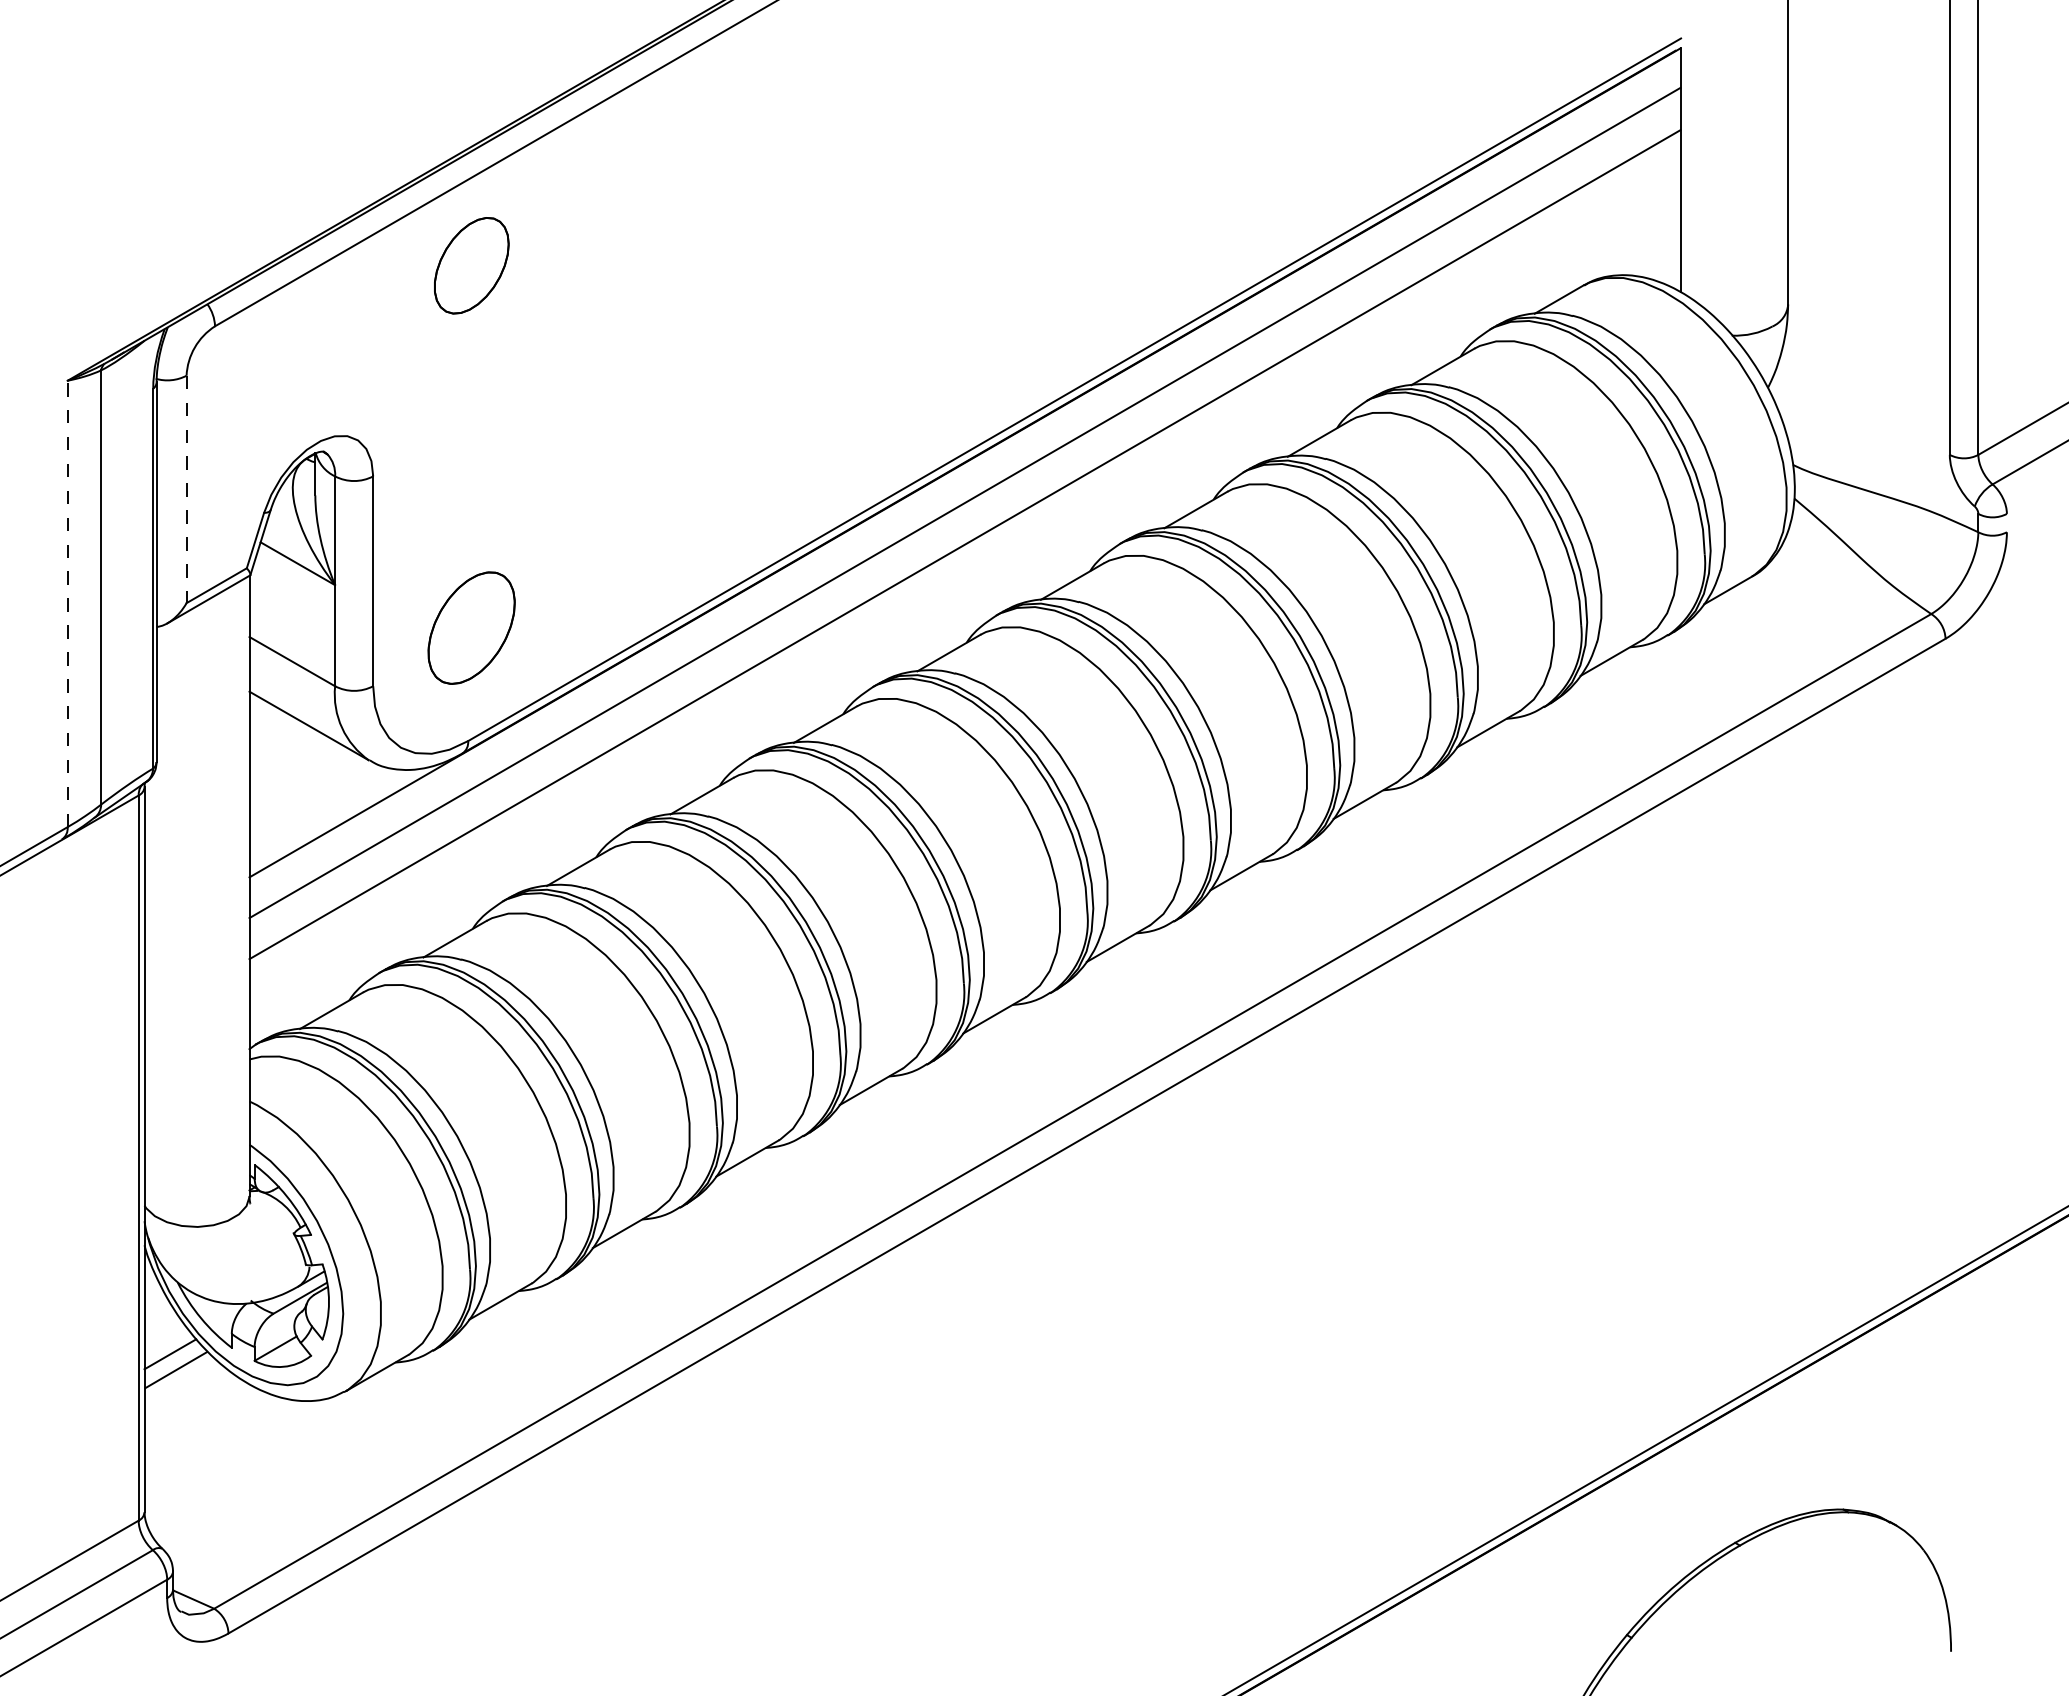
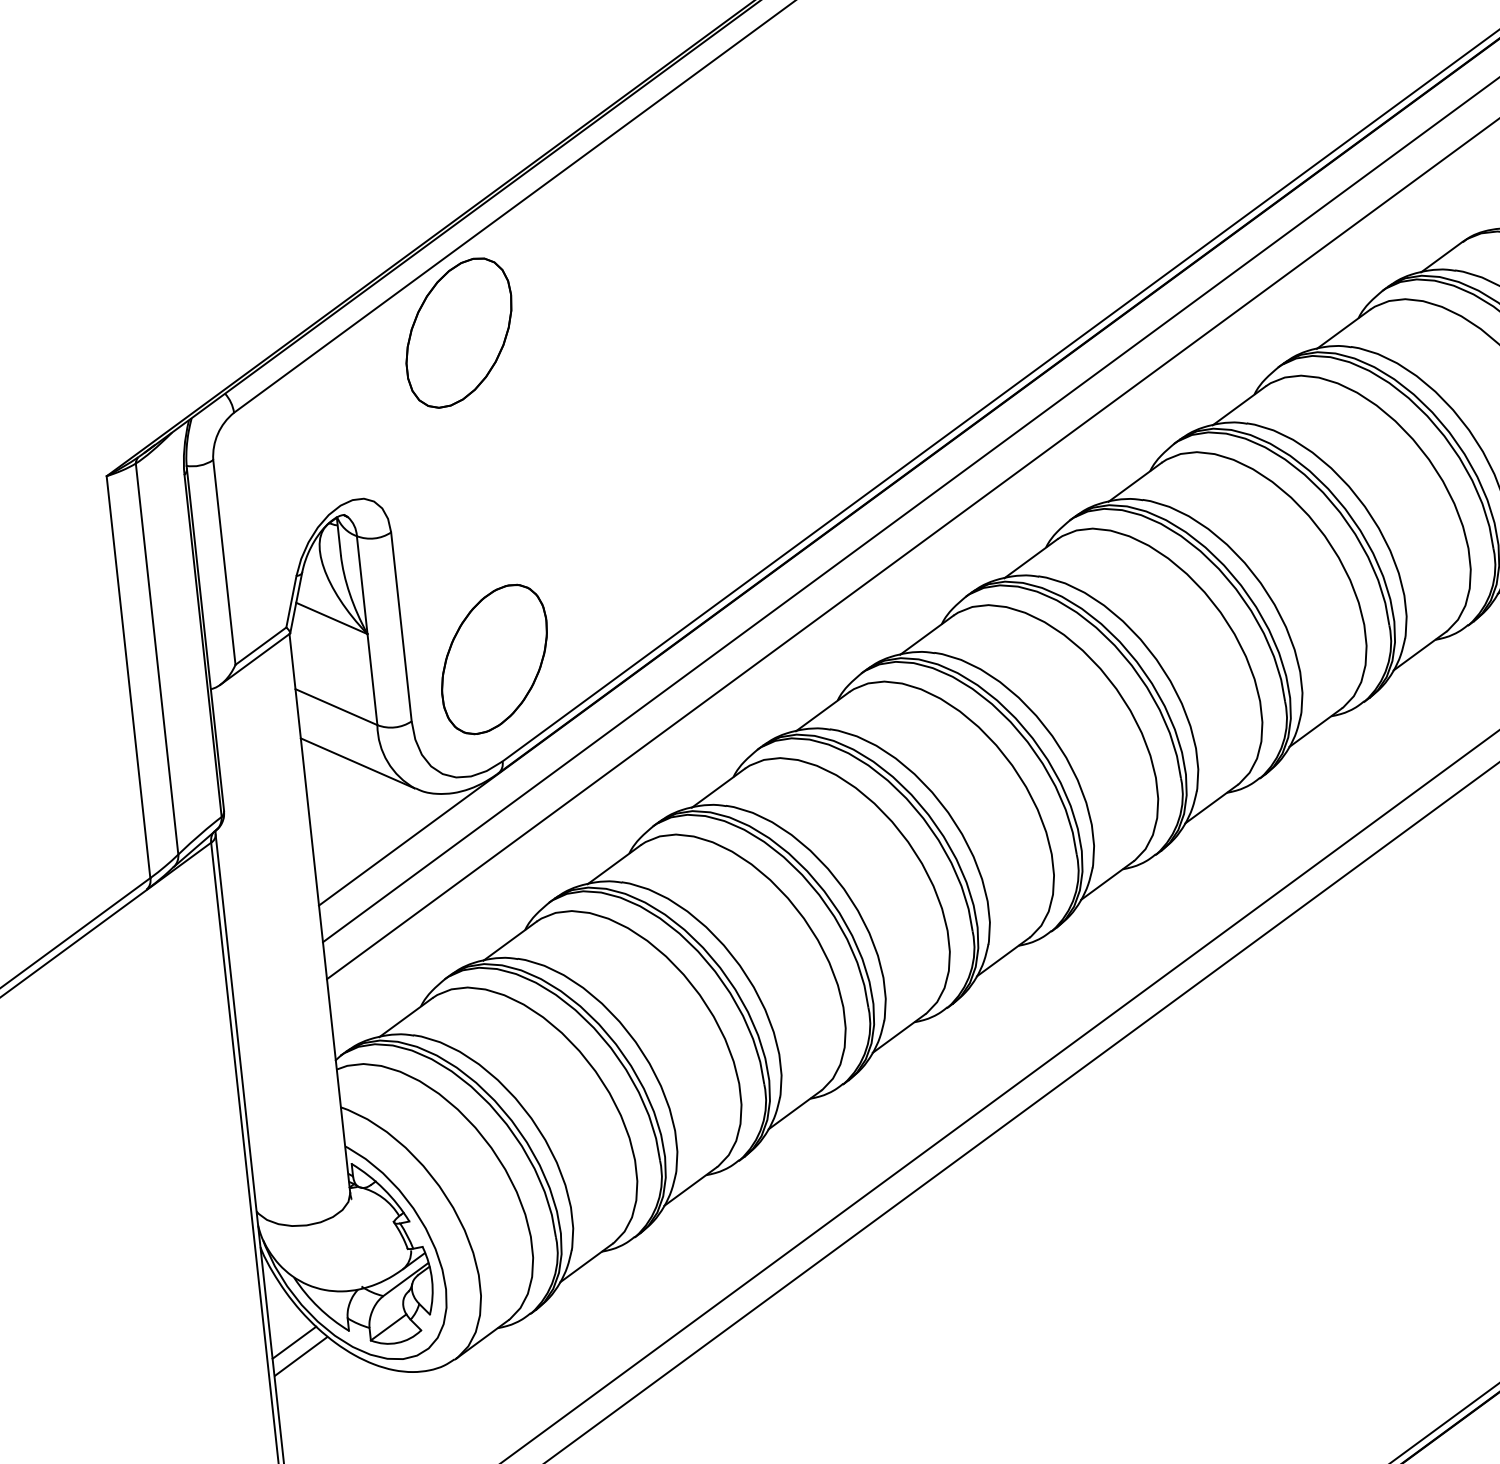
part: (471, 265) -> (459, 332), size x1.67
line: (186, 489) -> (224, 562), dashed -> solid
line: (67, 603) -> (128, 676), dashed -> solid
part: (471, 627) -> (494, 658), size x1.43

